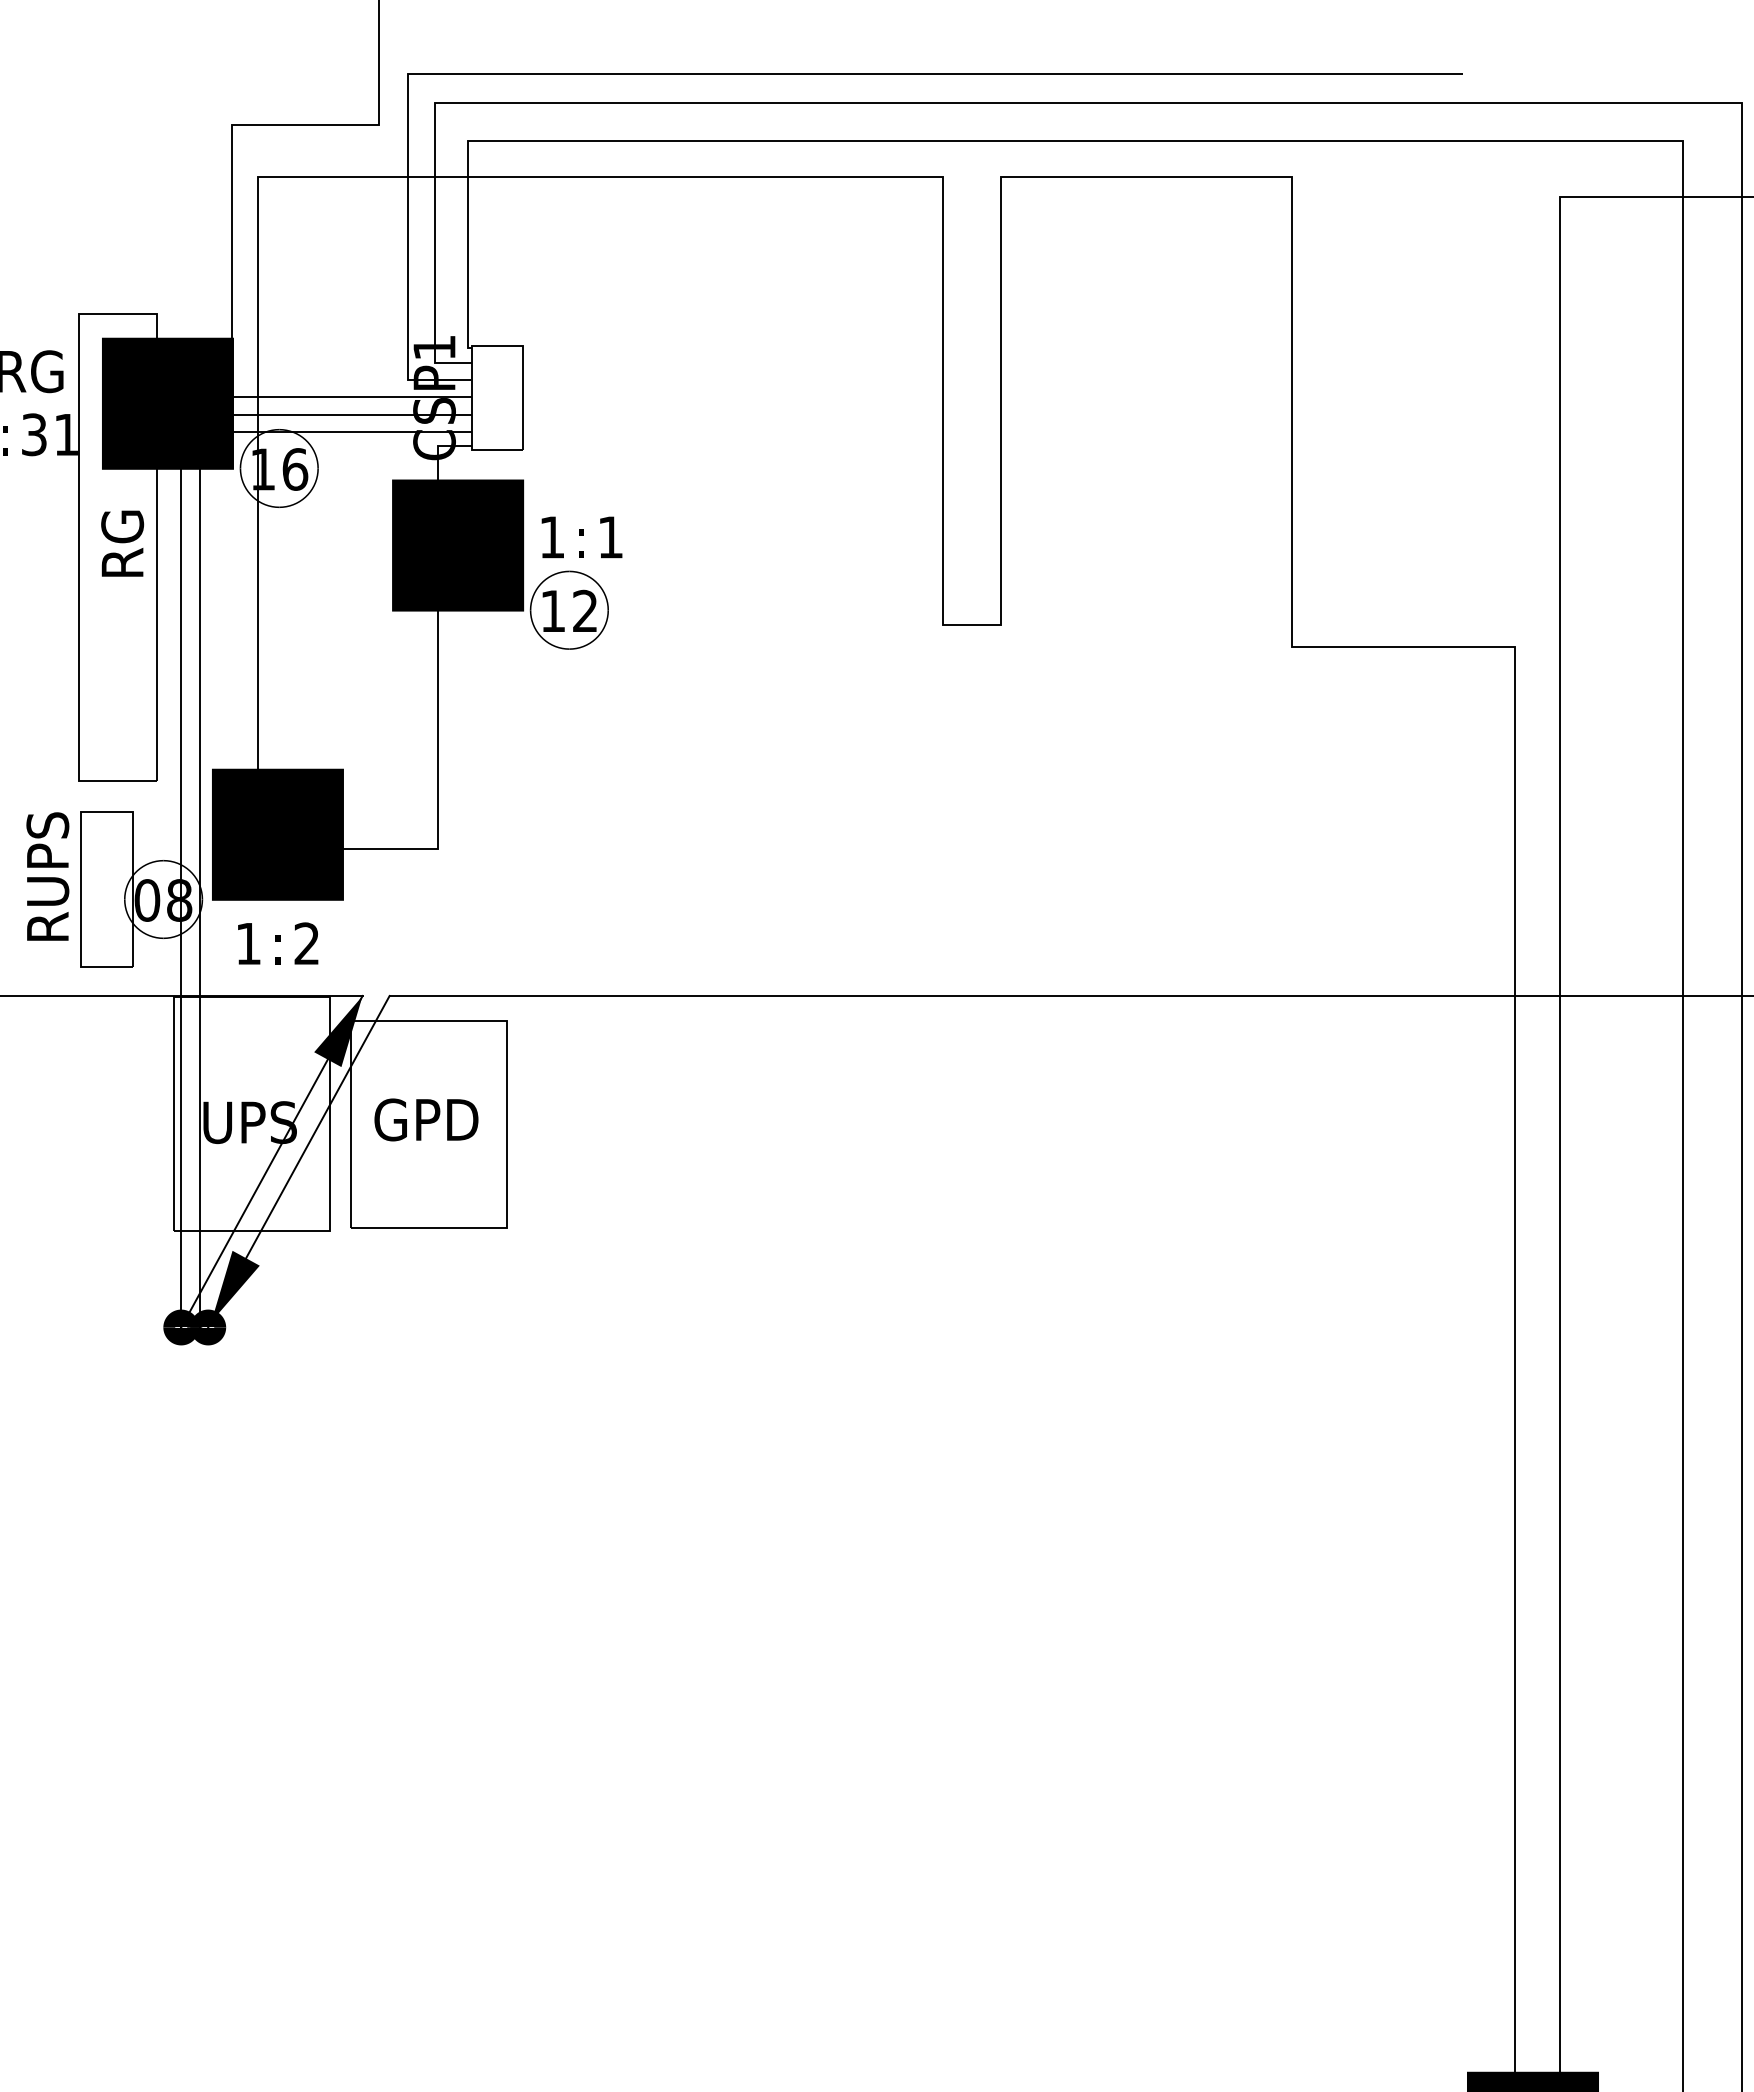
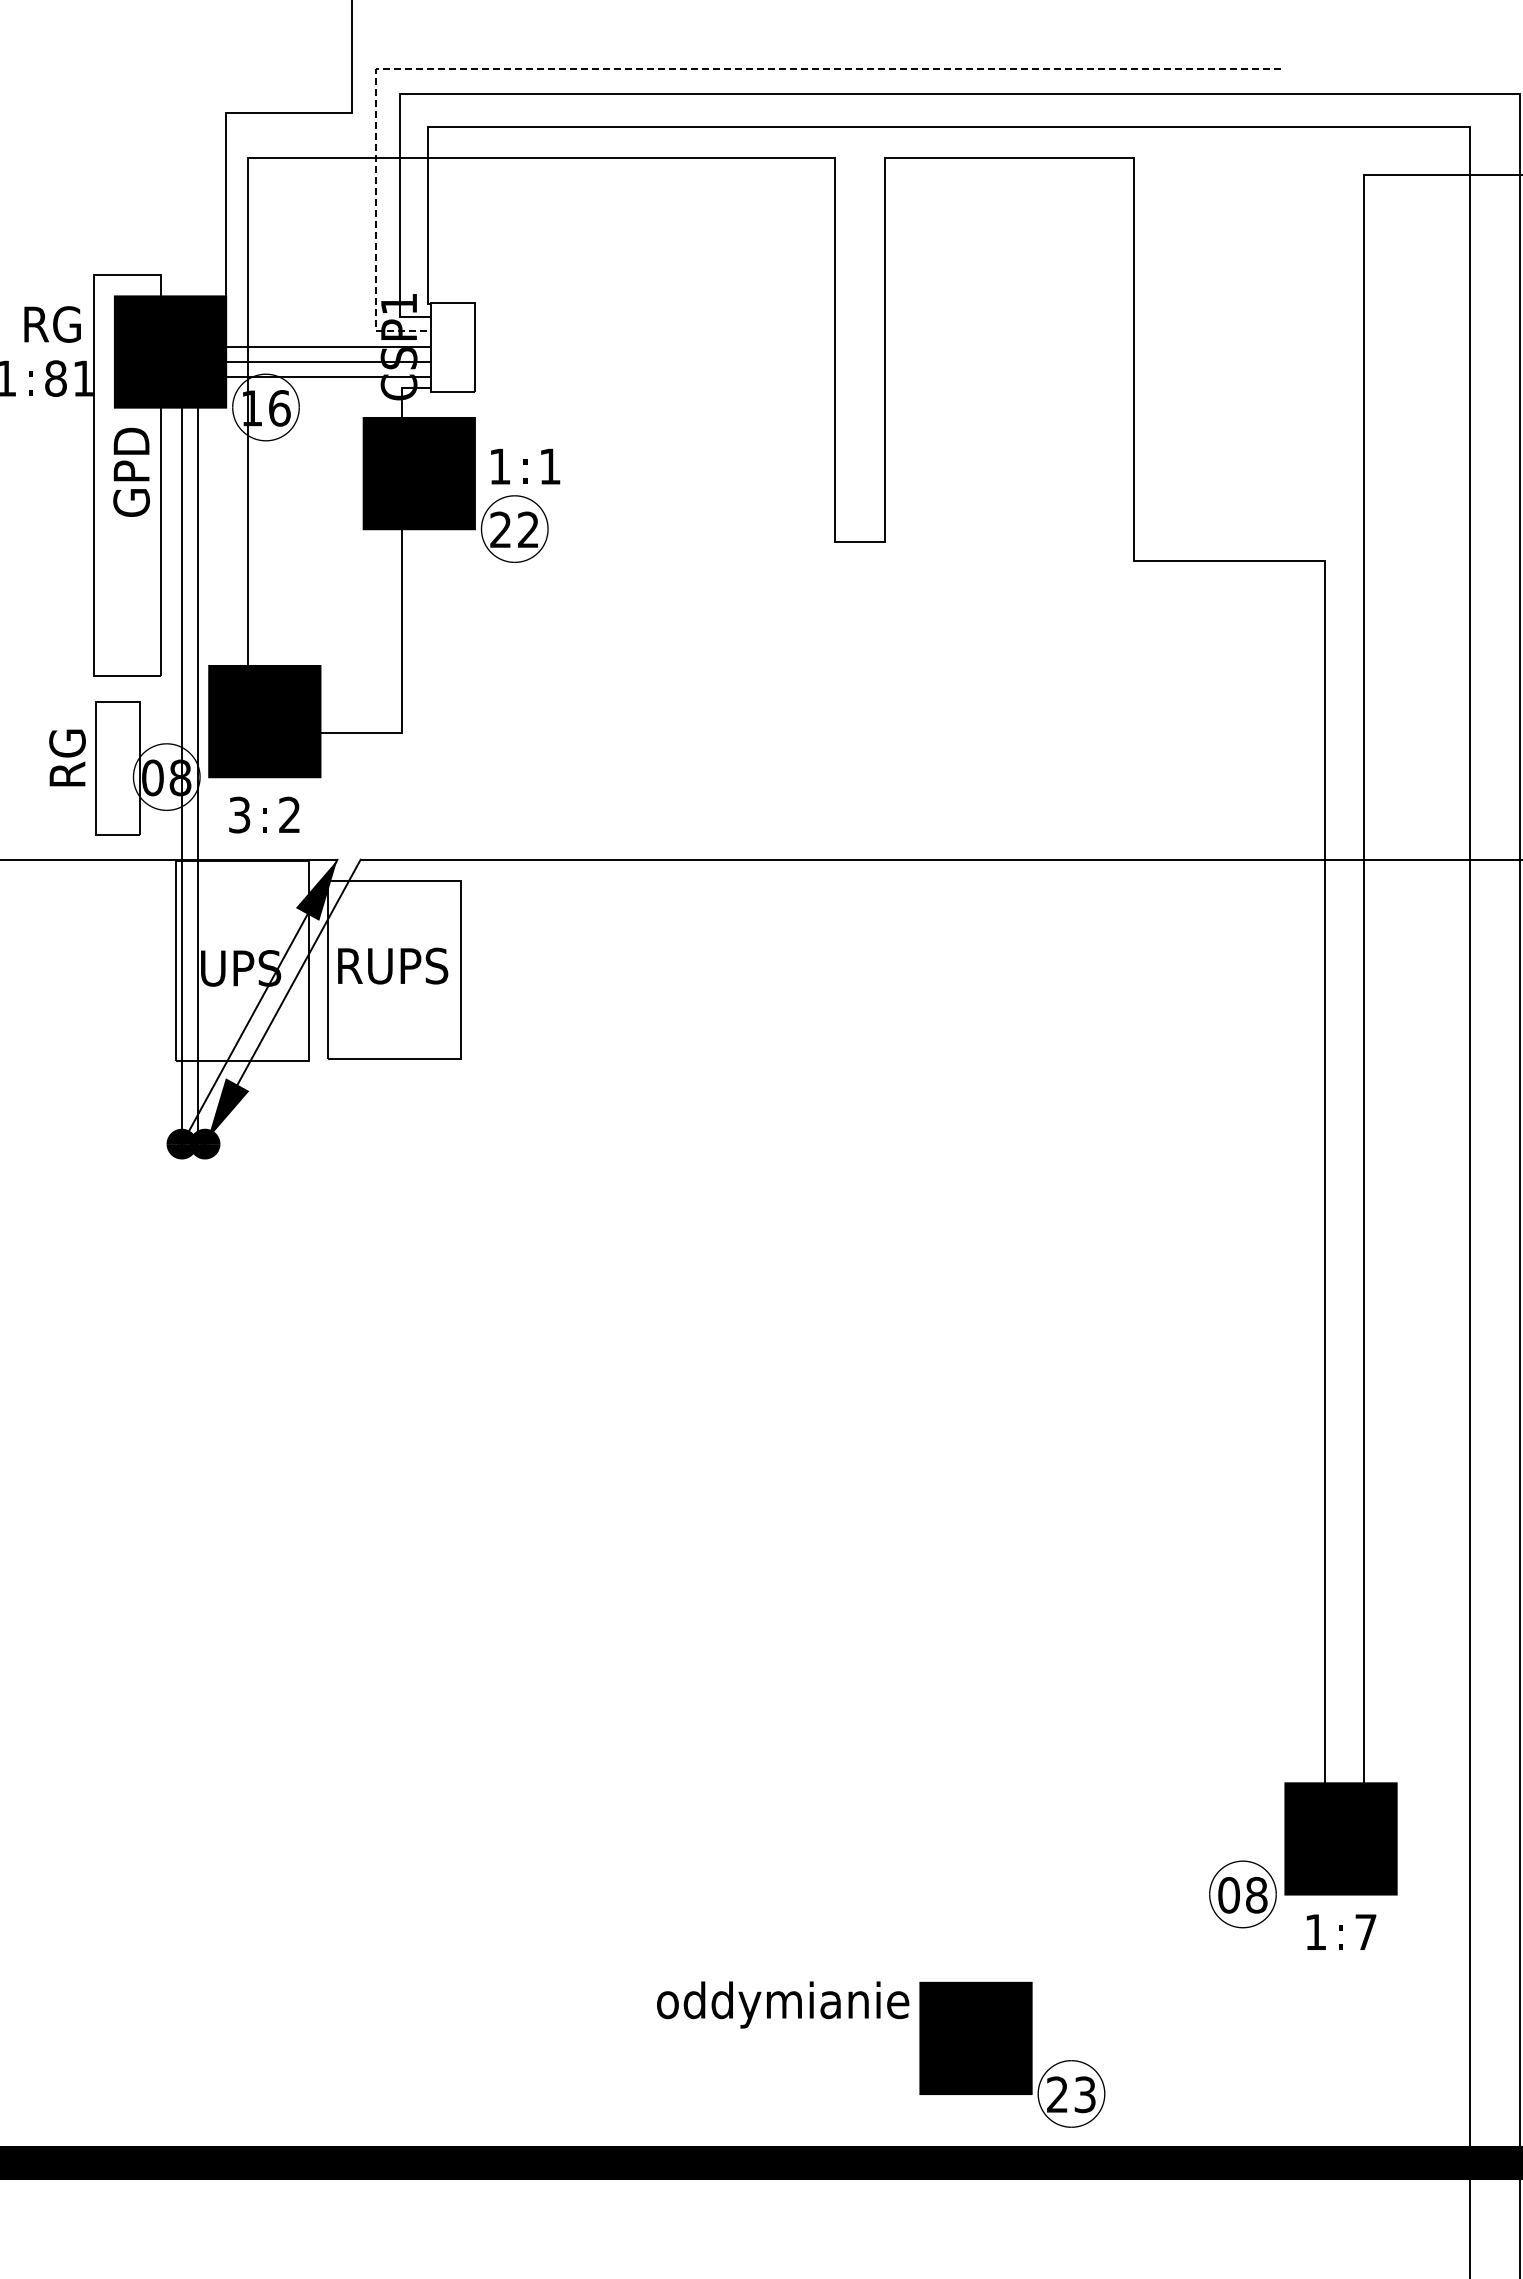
line: (749, 74) -> (669, 69), solid -> dashed
text: (33, 434) -> (55, 378), 31 -> 81
text: (122, 543) -> (131, 471), RG -> GPD
text: (552, 610) -> (500, 529), 12 -> 22
text: (47, 876) -> (67, 757), RUPS -> RG
text: (248, 943) -> (239, 814), 1 -> 3
text: (427, 1119) -> (393, 965), GPD -> RUPS

